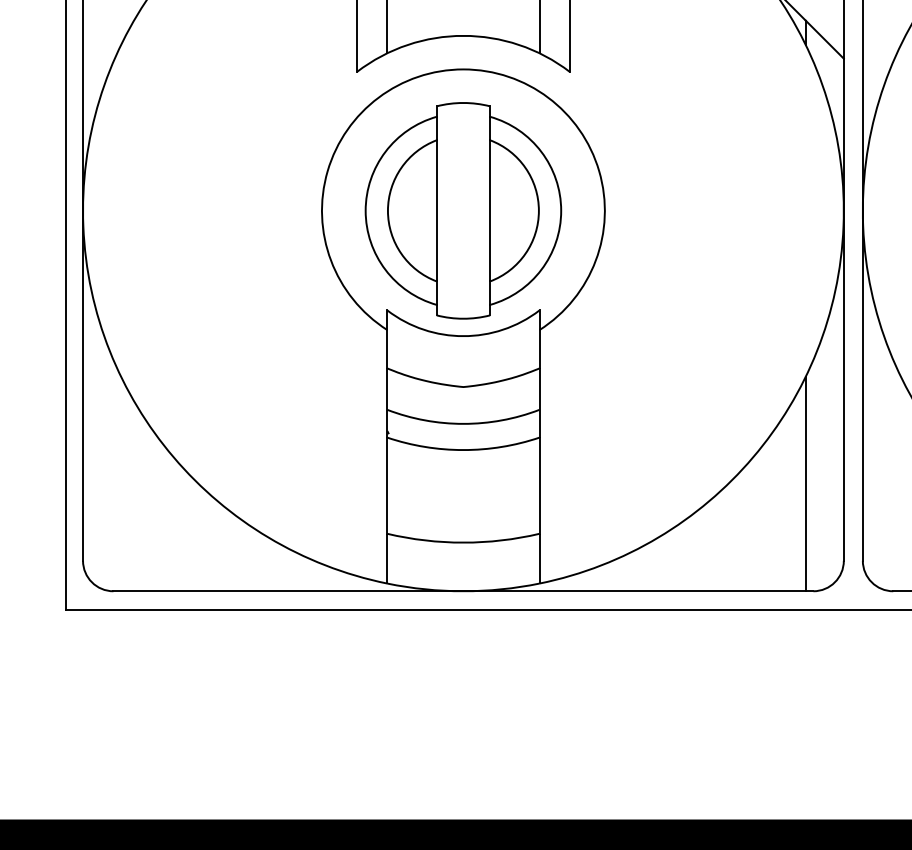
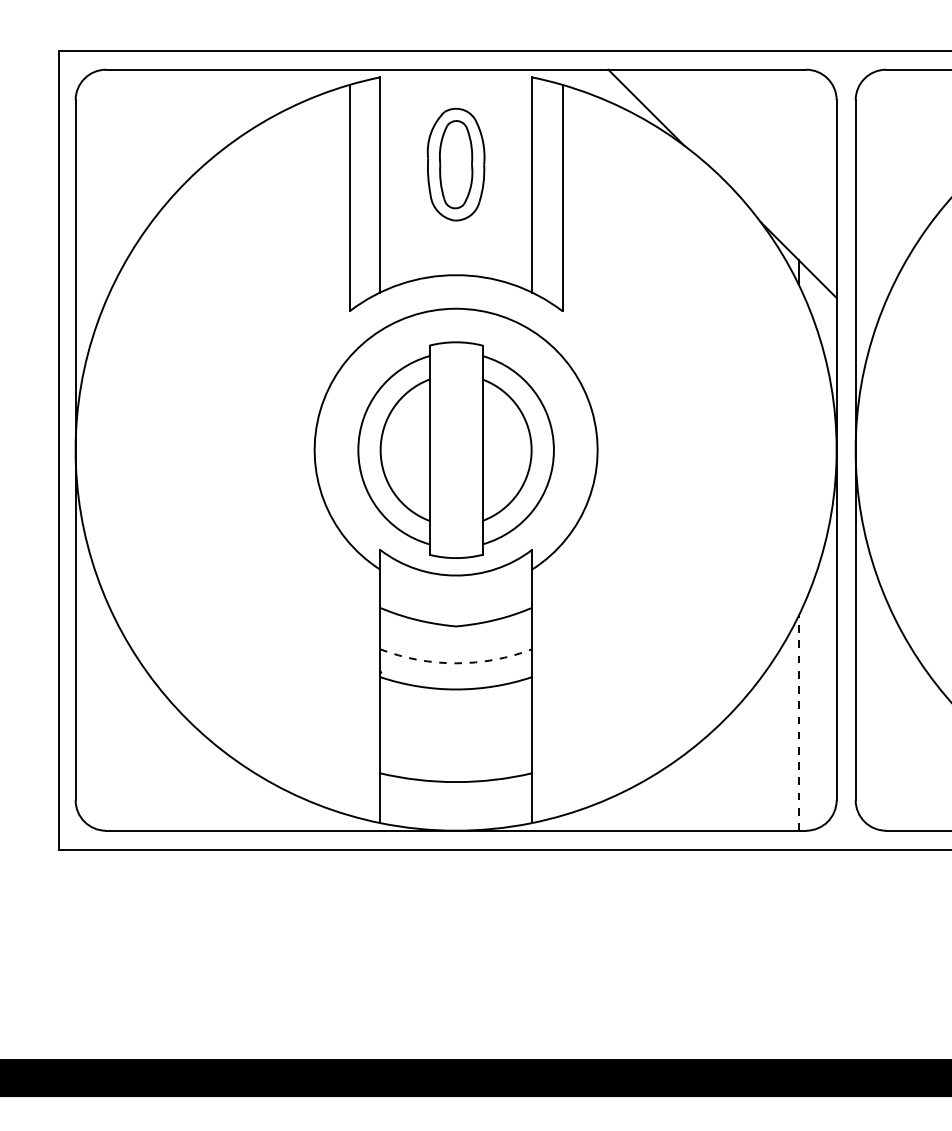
arc: (463, 424) -> (456, 663), solid -> dashed
line: (805, 483) -> (798, 722), solid -> dashed

